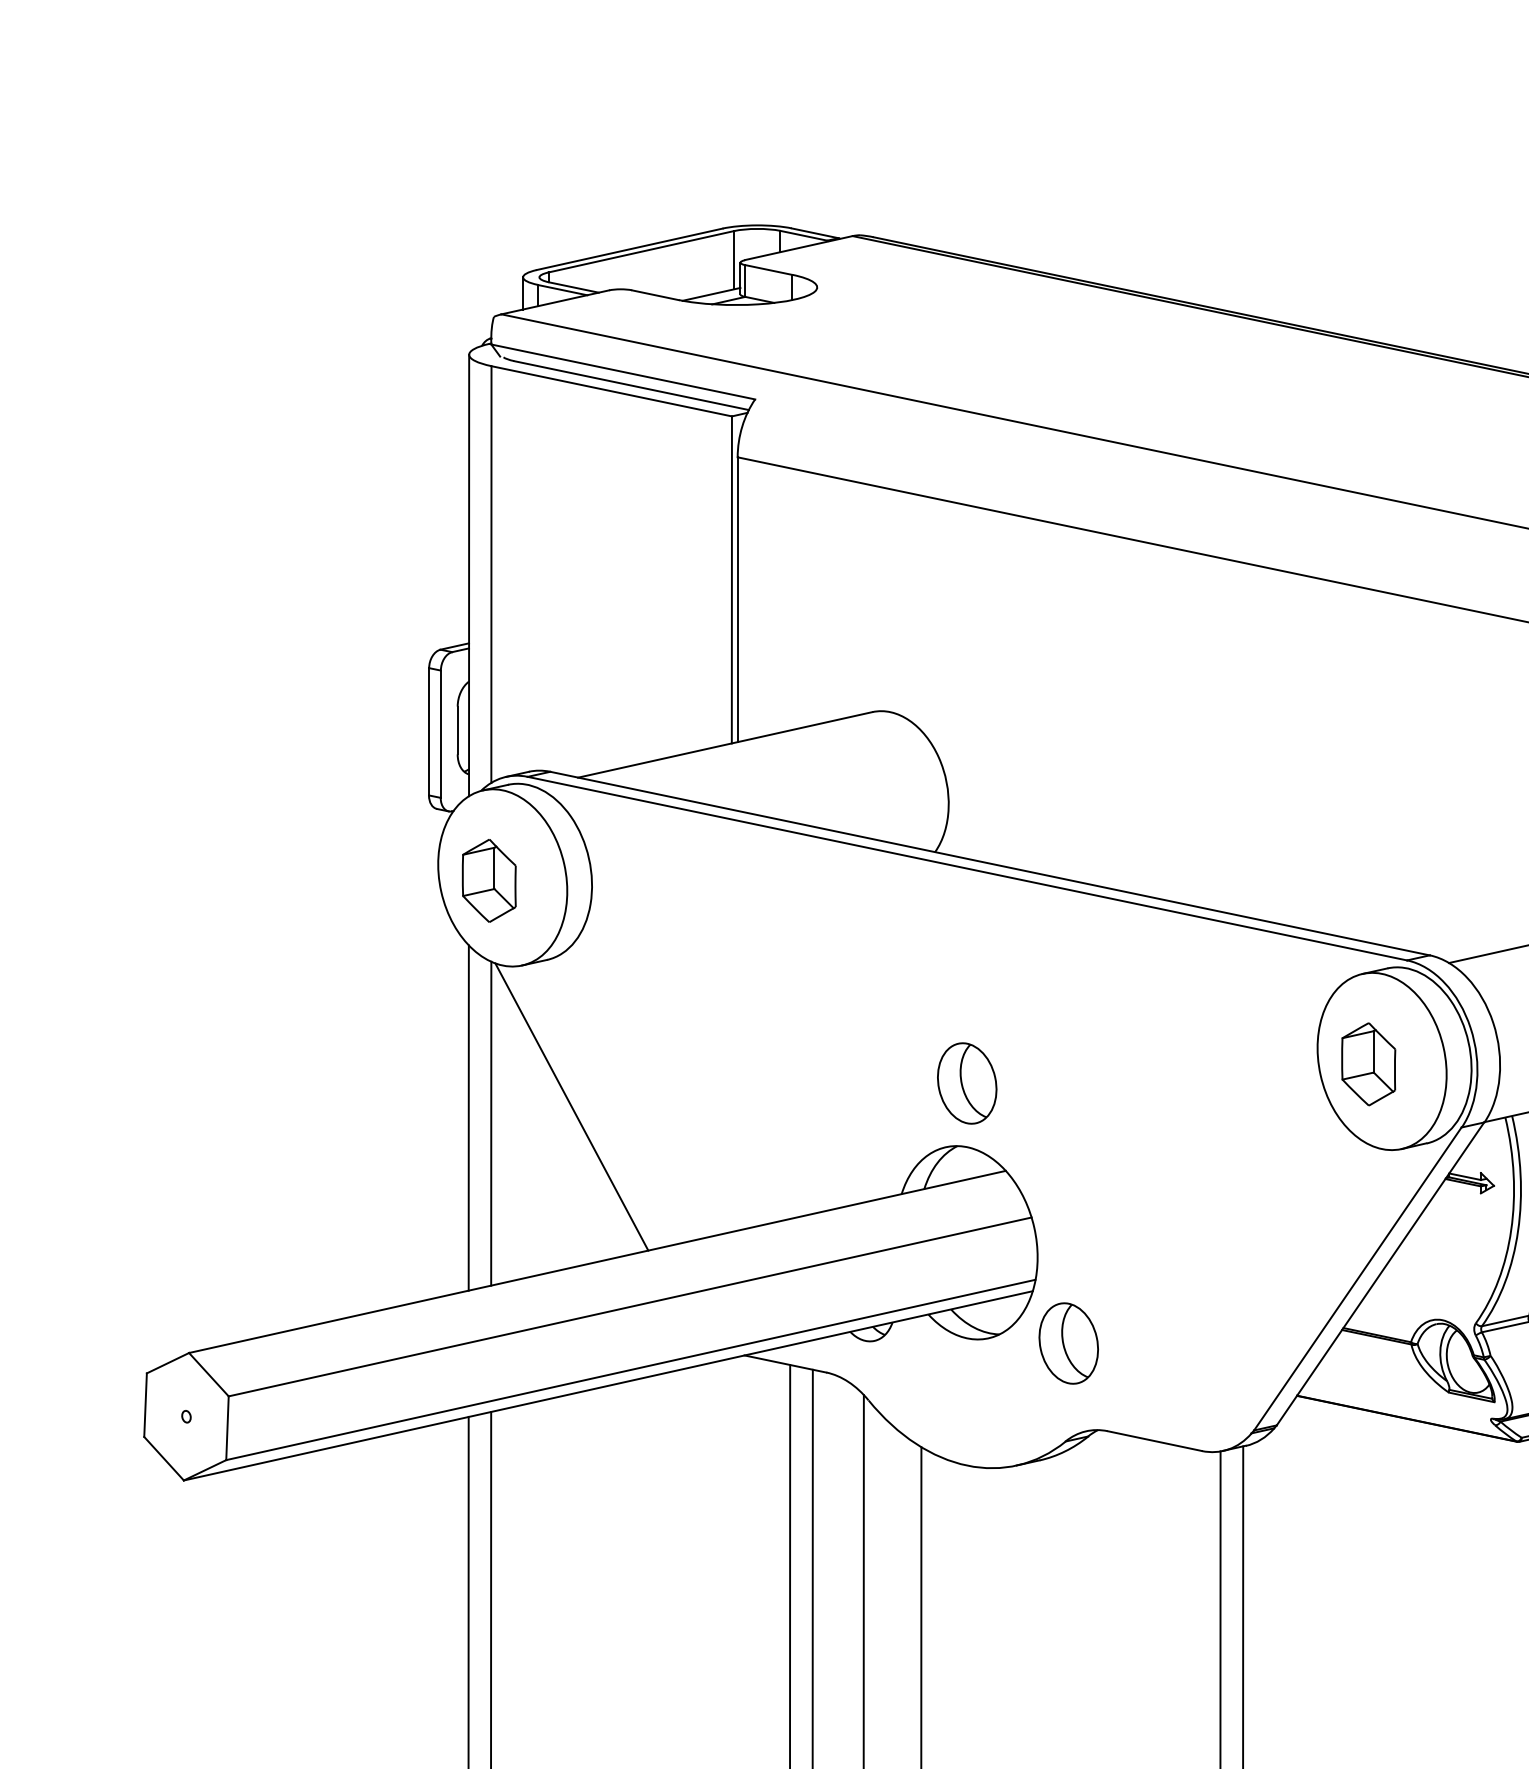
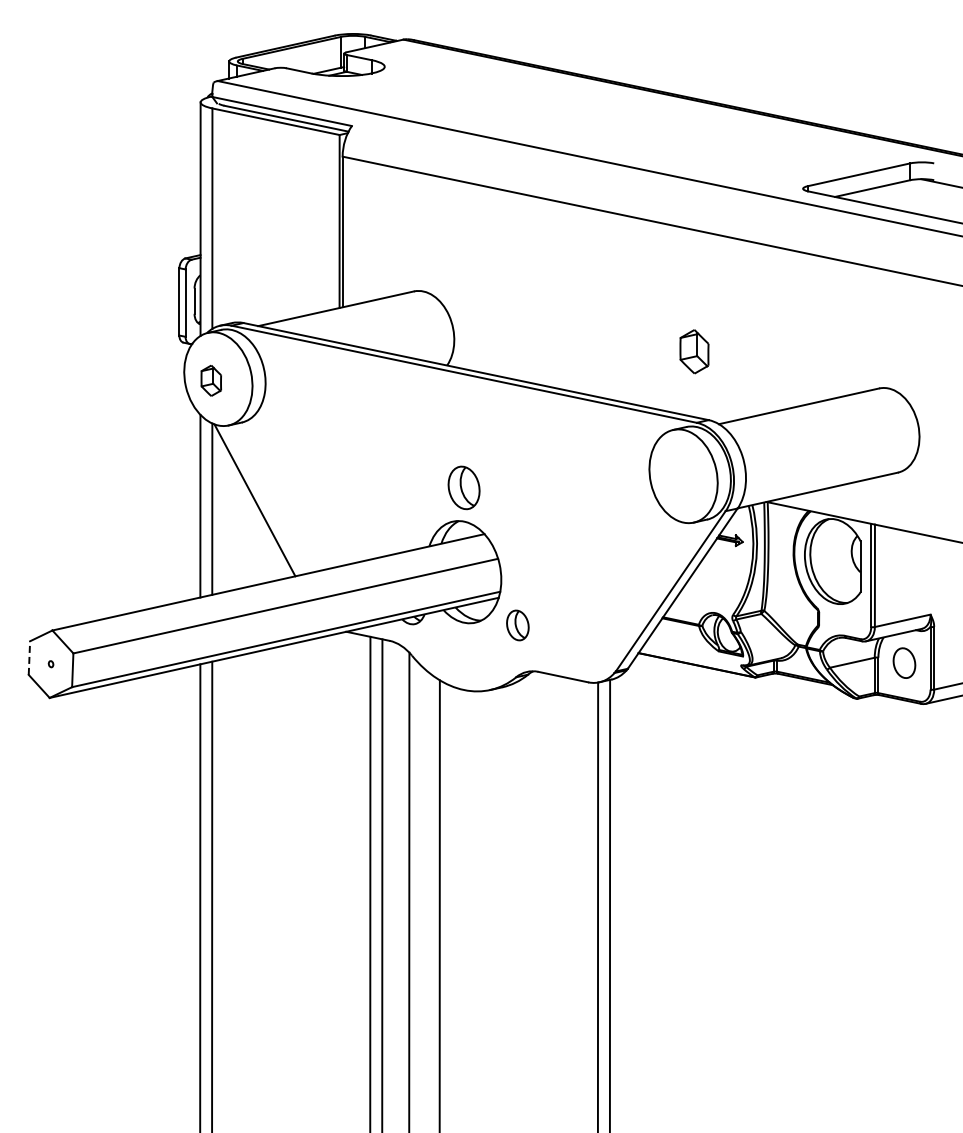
part: (489, 880) -> (211, 380), size x0.7
part: (1368, 1063) -> (694, 351), moved
part: (1068, 1343) -> (517, 625), size x0.7
line: (145, 1405) -> (29, 658), solid -> dashed

